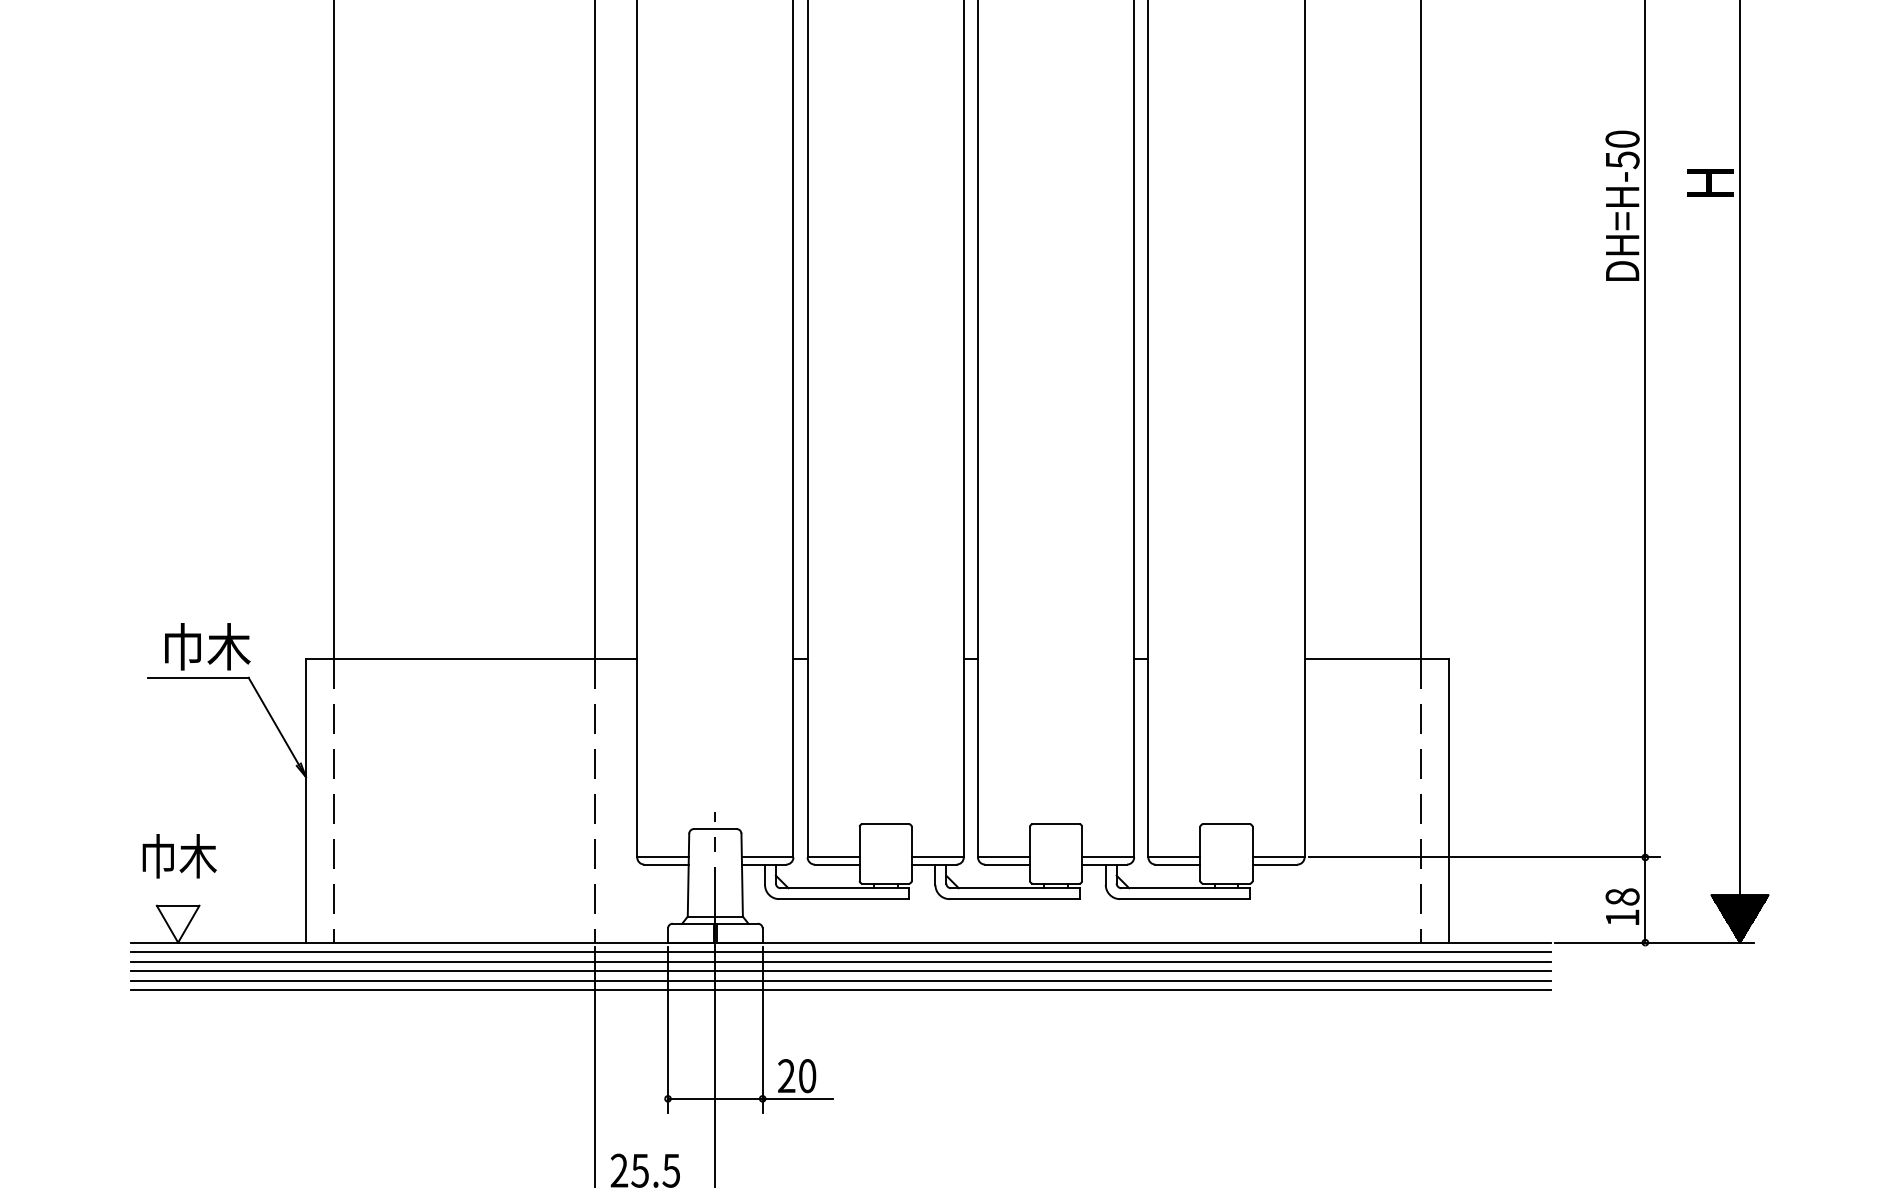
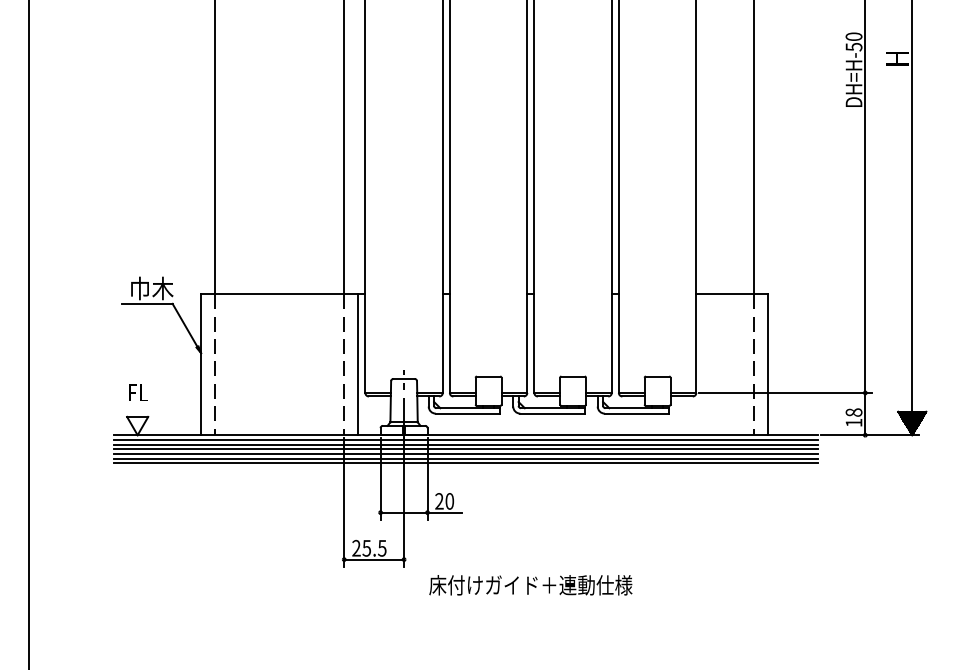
line: (623, 800) -> (358, 364), added
text: (179, 856) -> (138, 392), 巾木 -> FL
line: (841, 999) -> (466, 463), added

